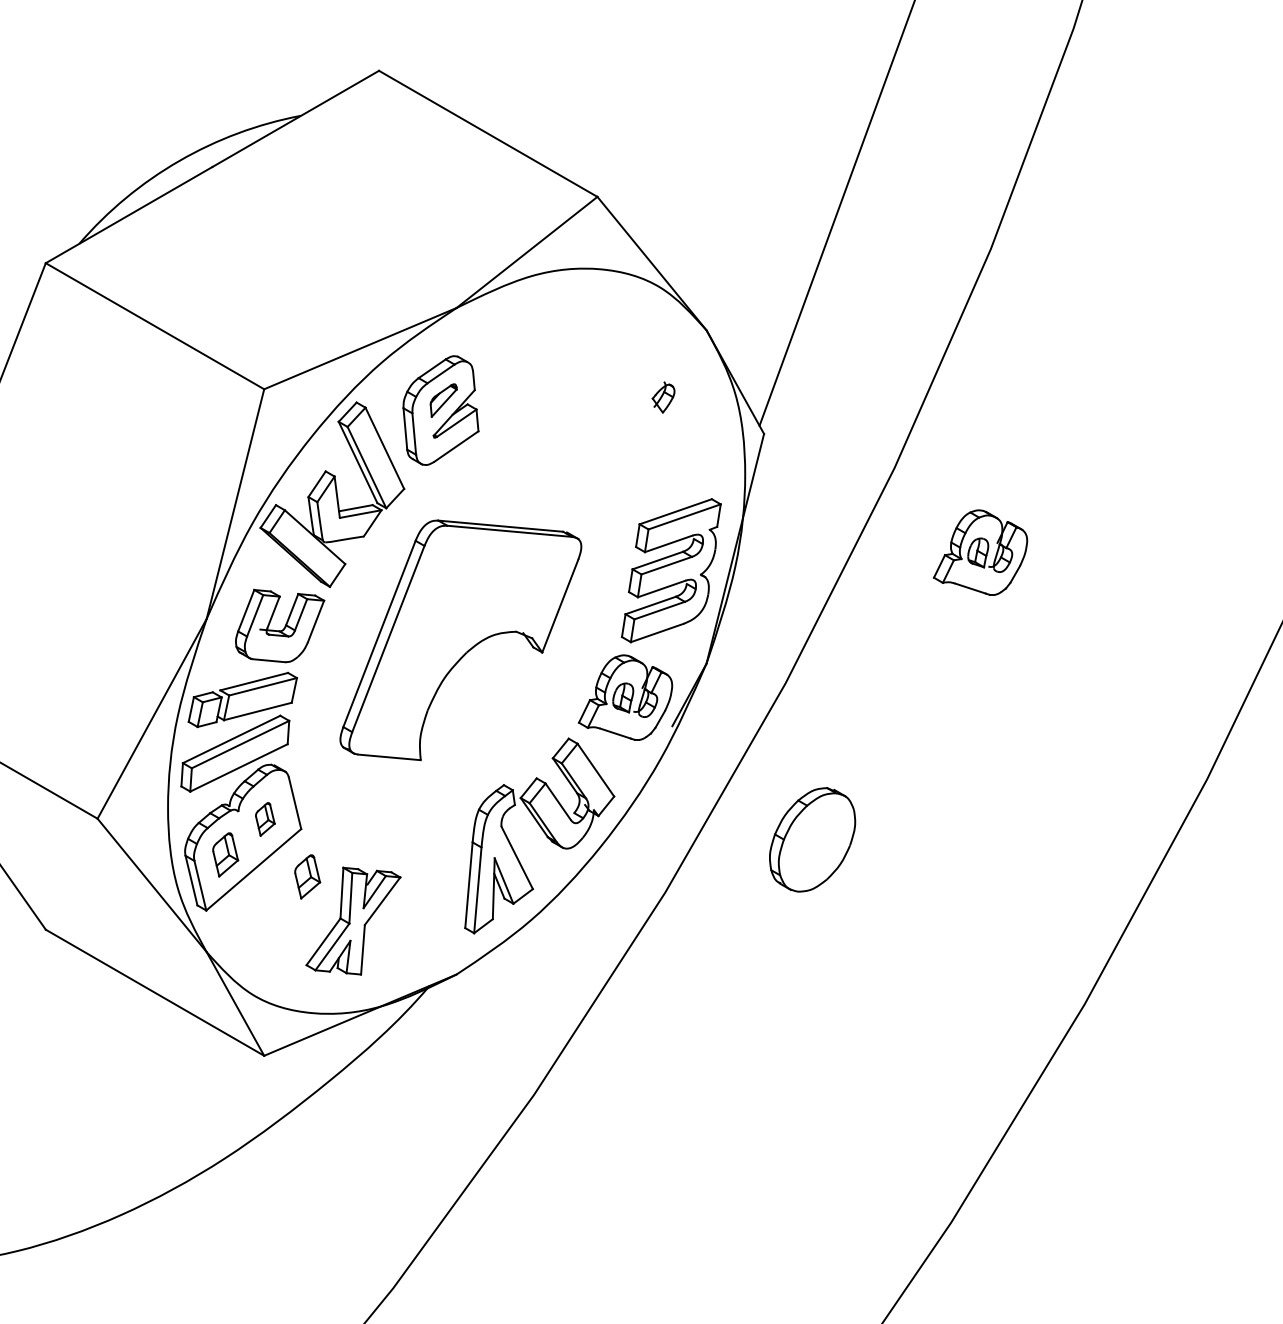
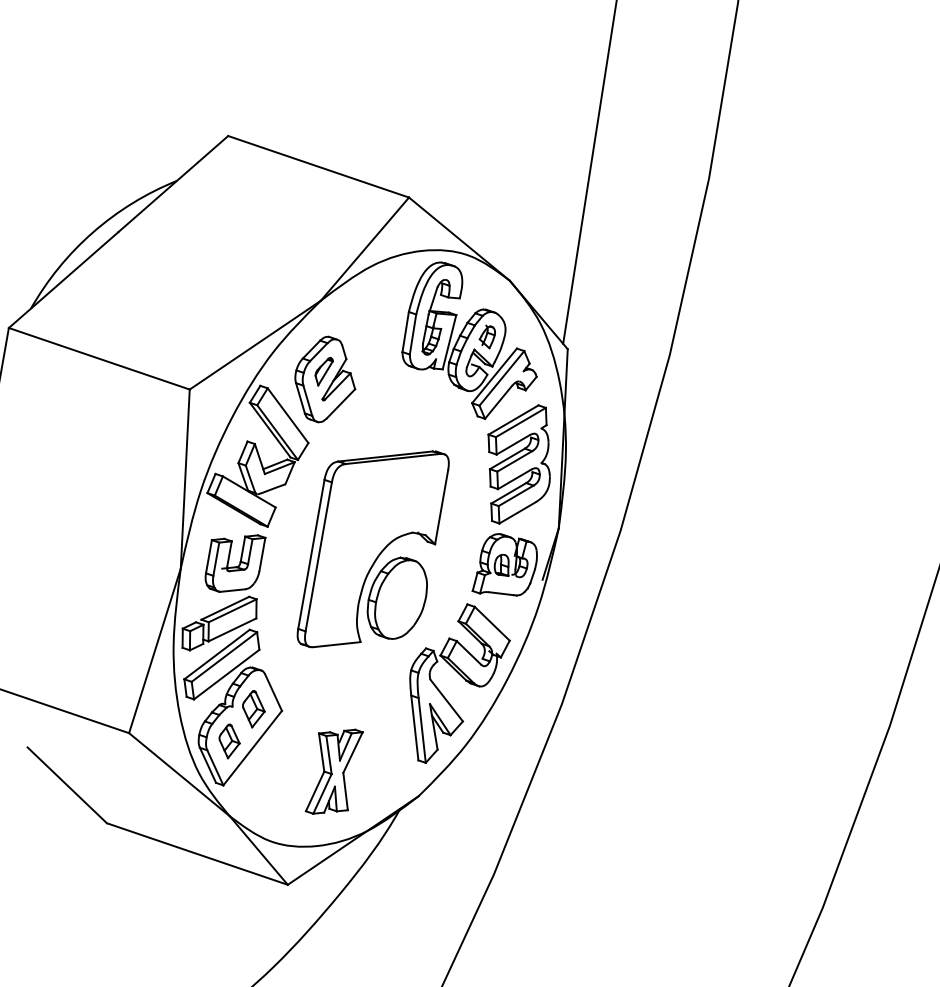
part: (632, 395) -> (464, 339), added
part: (980, 552) -> (746, 405), removed
part: (265, 819) -> (253, 709), size x1.43
part: (812, 839) -> (397, 598), moved
part: (307, 876) -> (293, 745), removed

